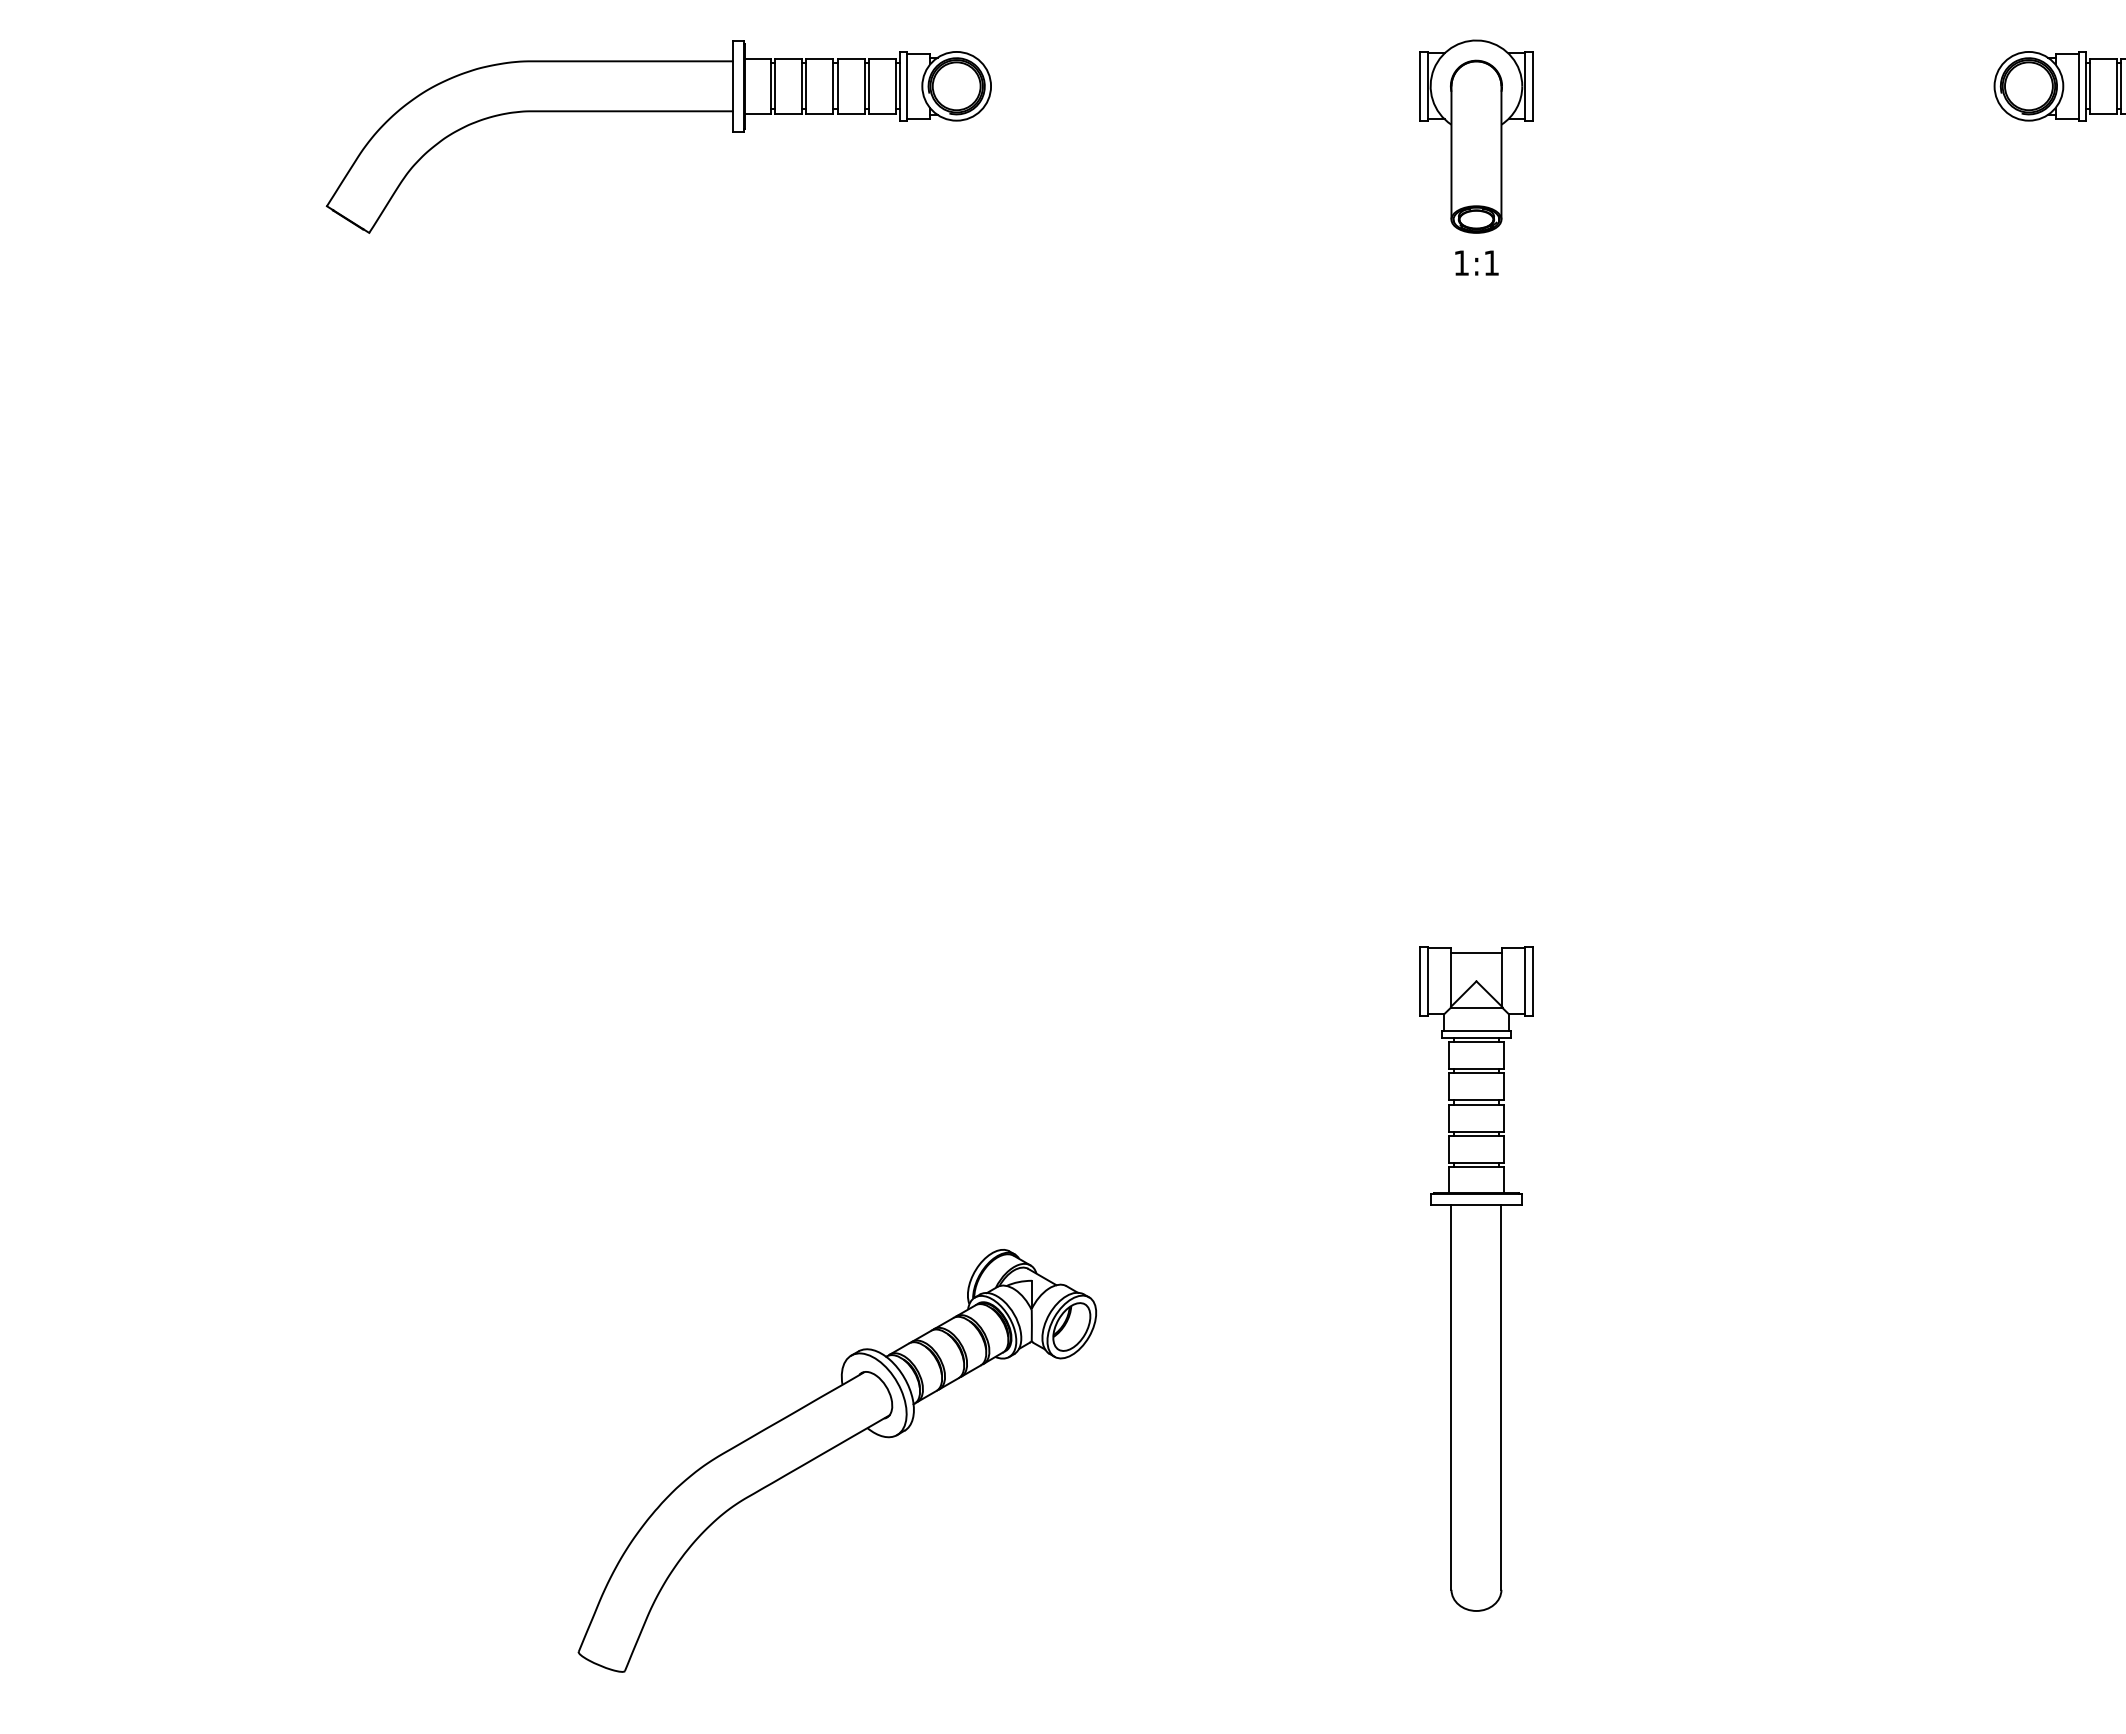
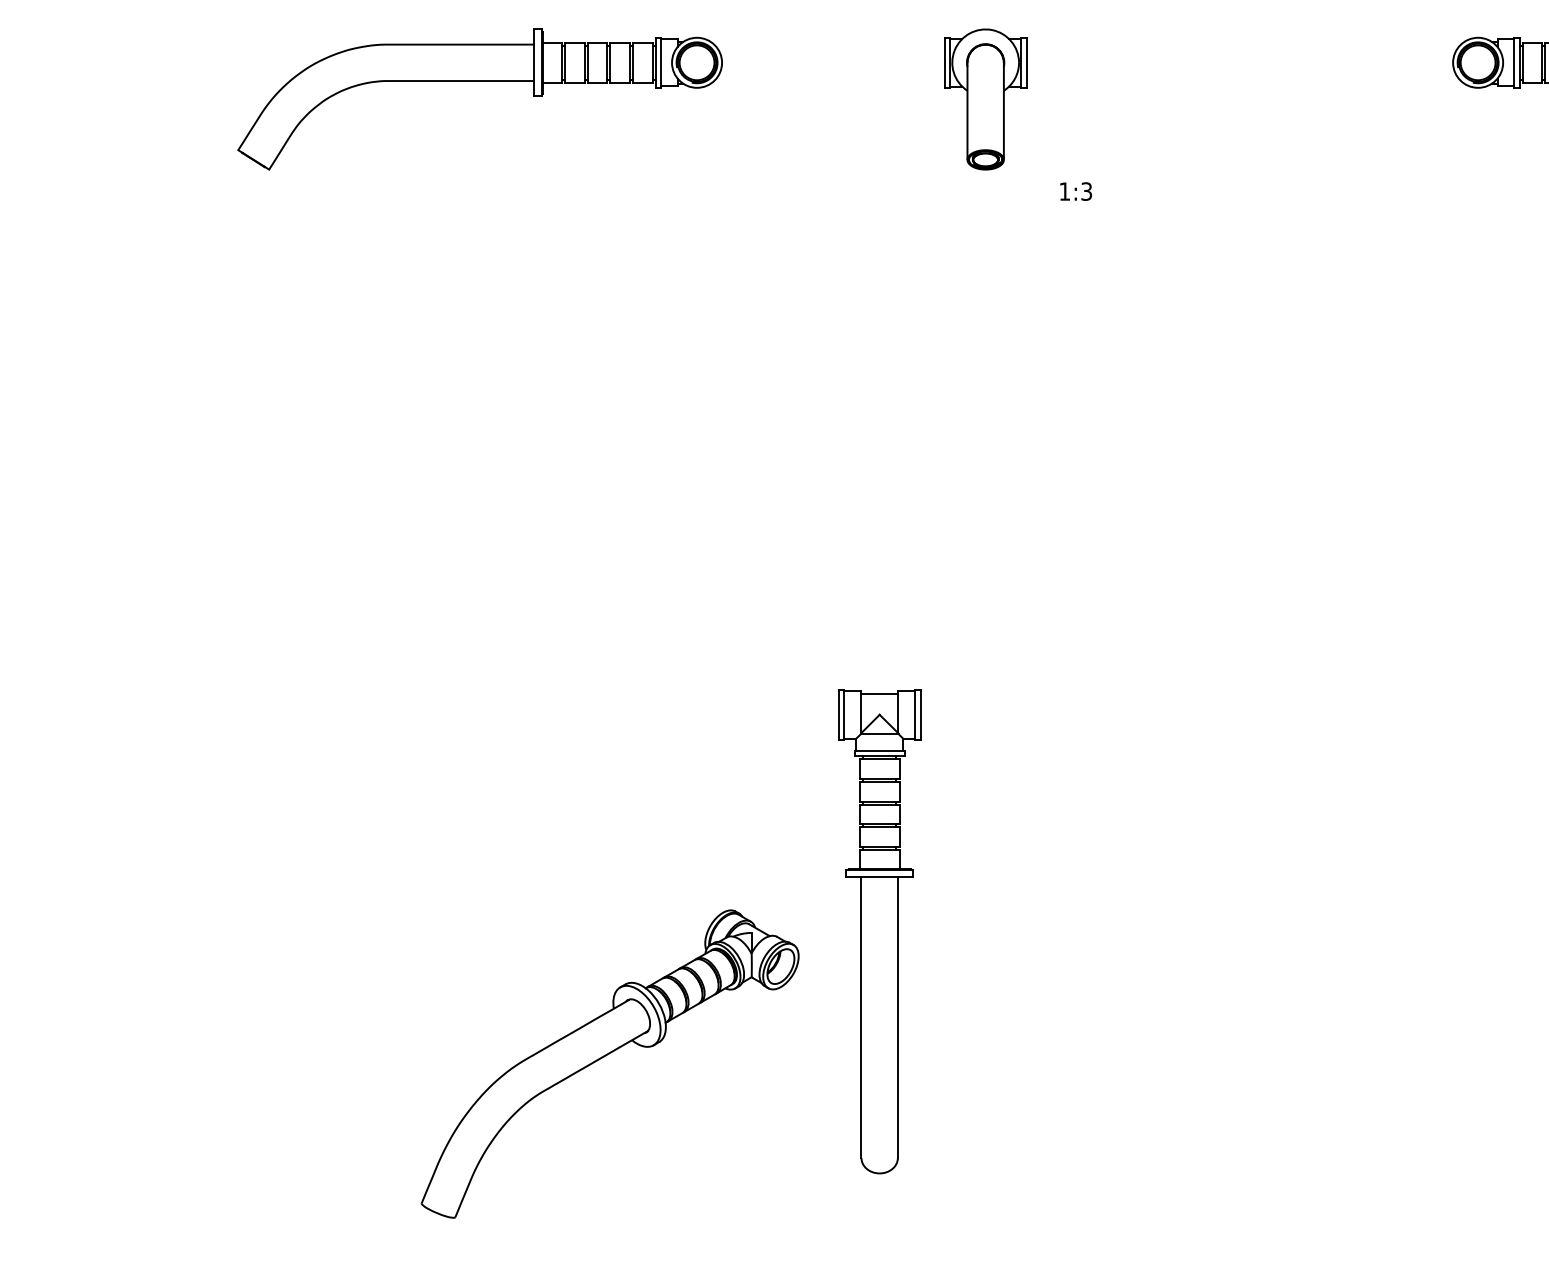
part: (1476, 136) -> (985, 99), moved
text: (1491, 262) -> (1086, 191), 1:1 -> 1:3
part: (1476, 1278) -> (879, 931), moved

